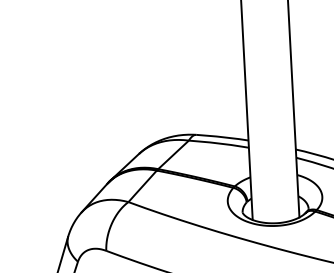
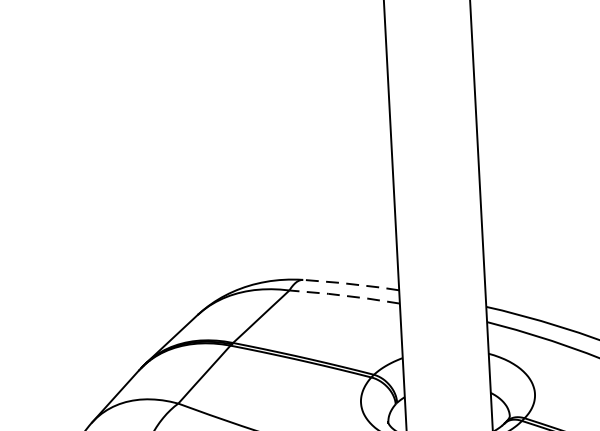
line: (222, 137) -> (351, 284), solid -> dashed
line: (218, 143) -> (343, 295), solid -> dashed

